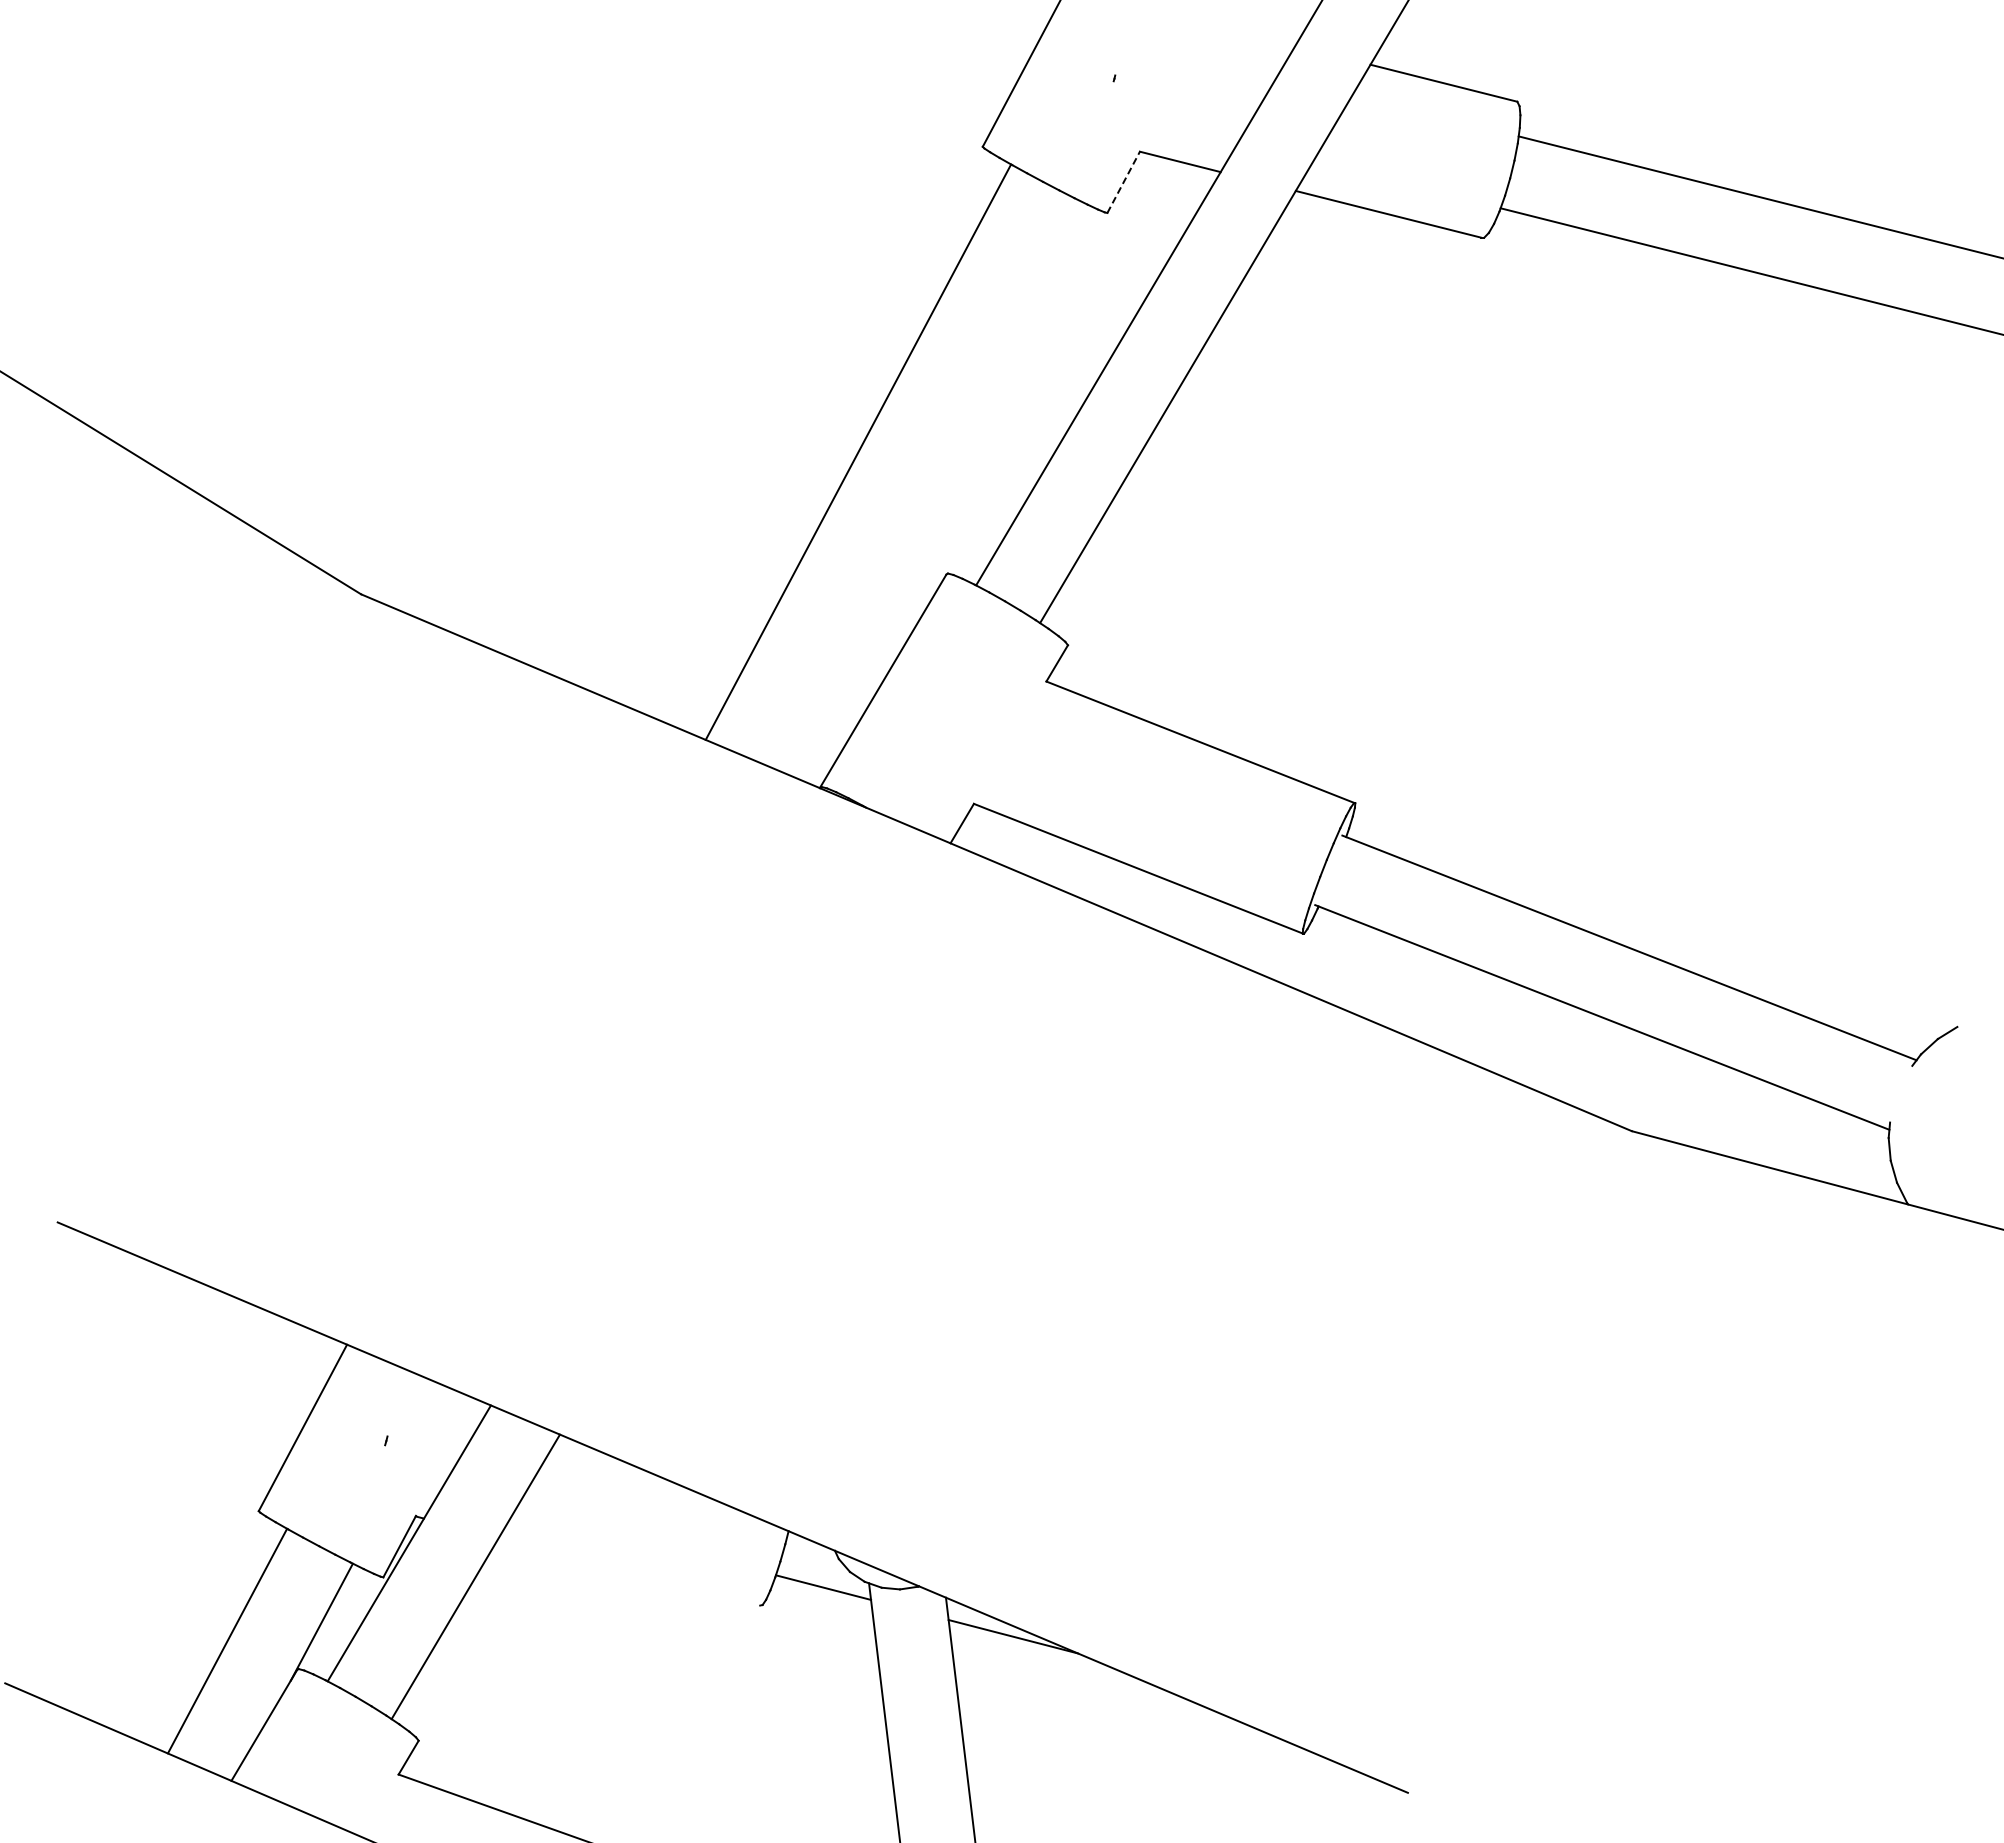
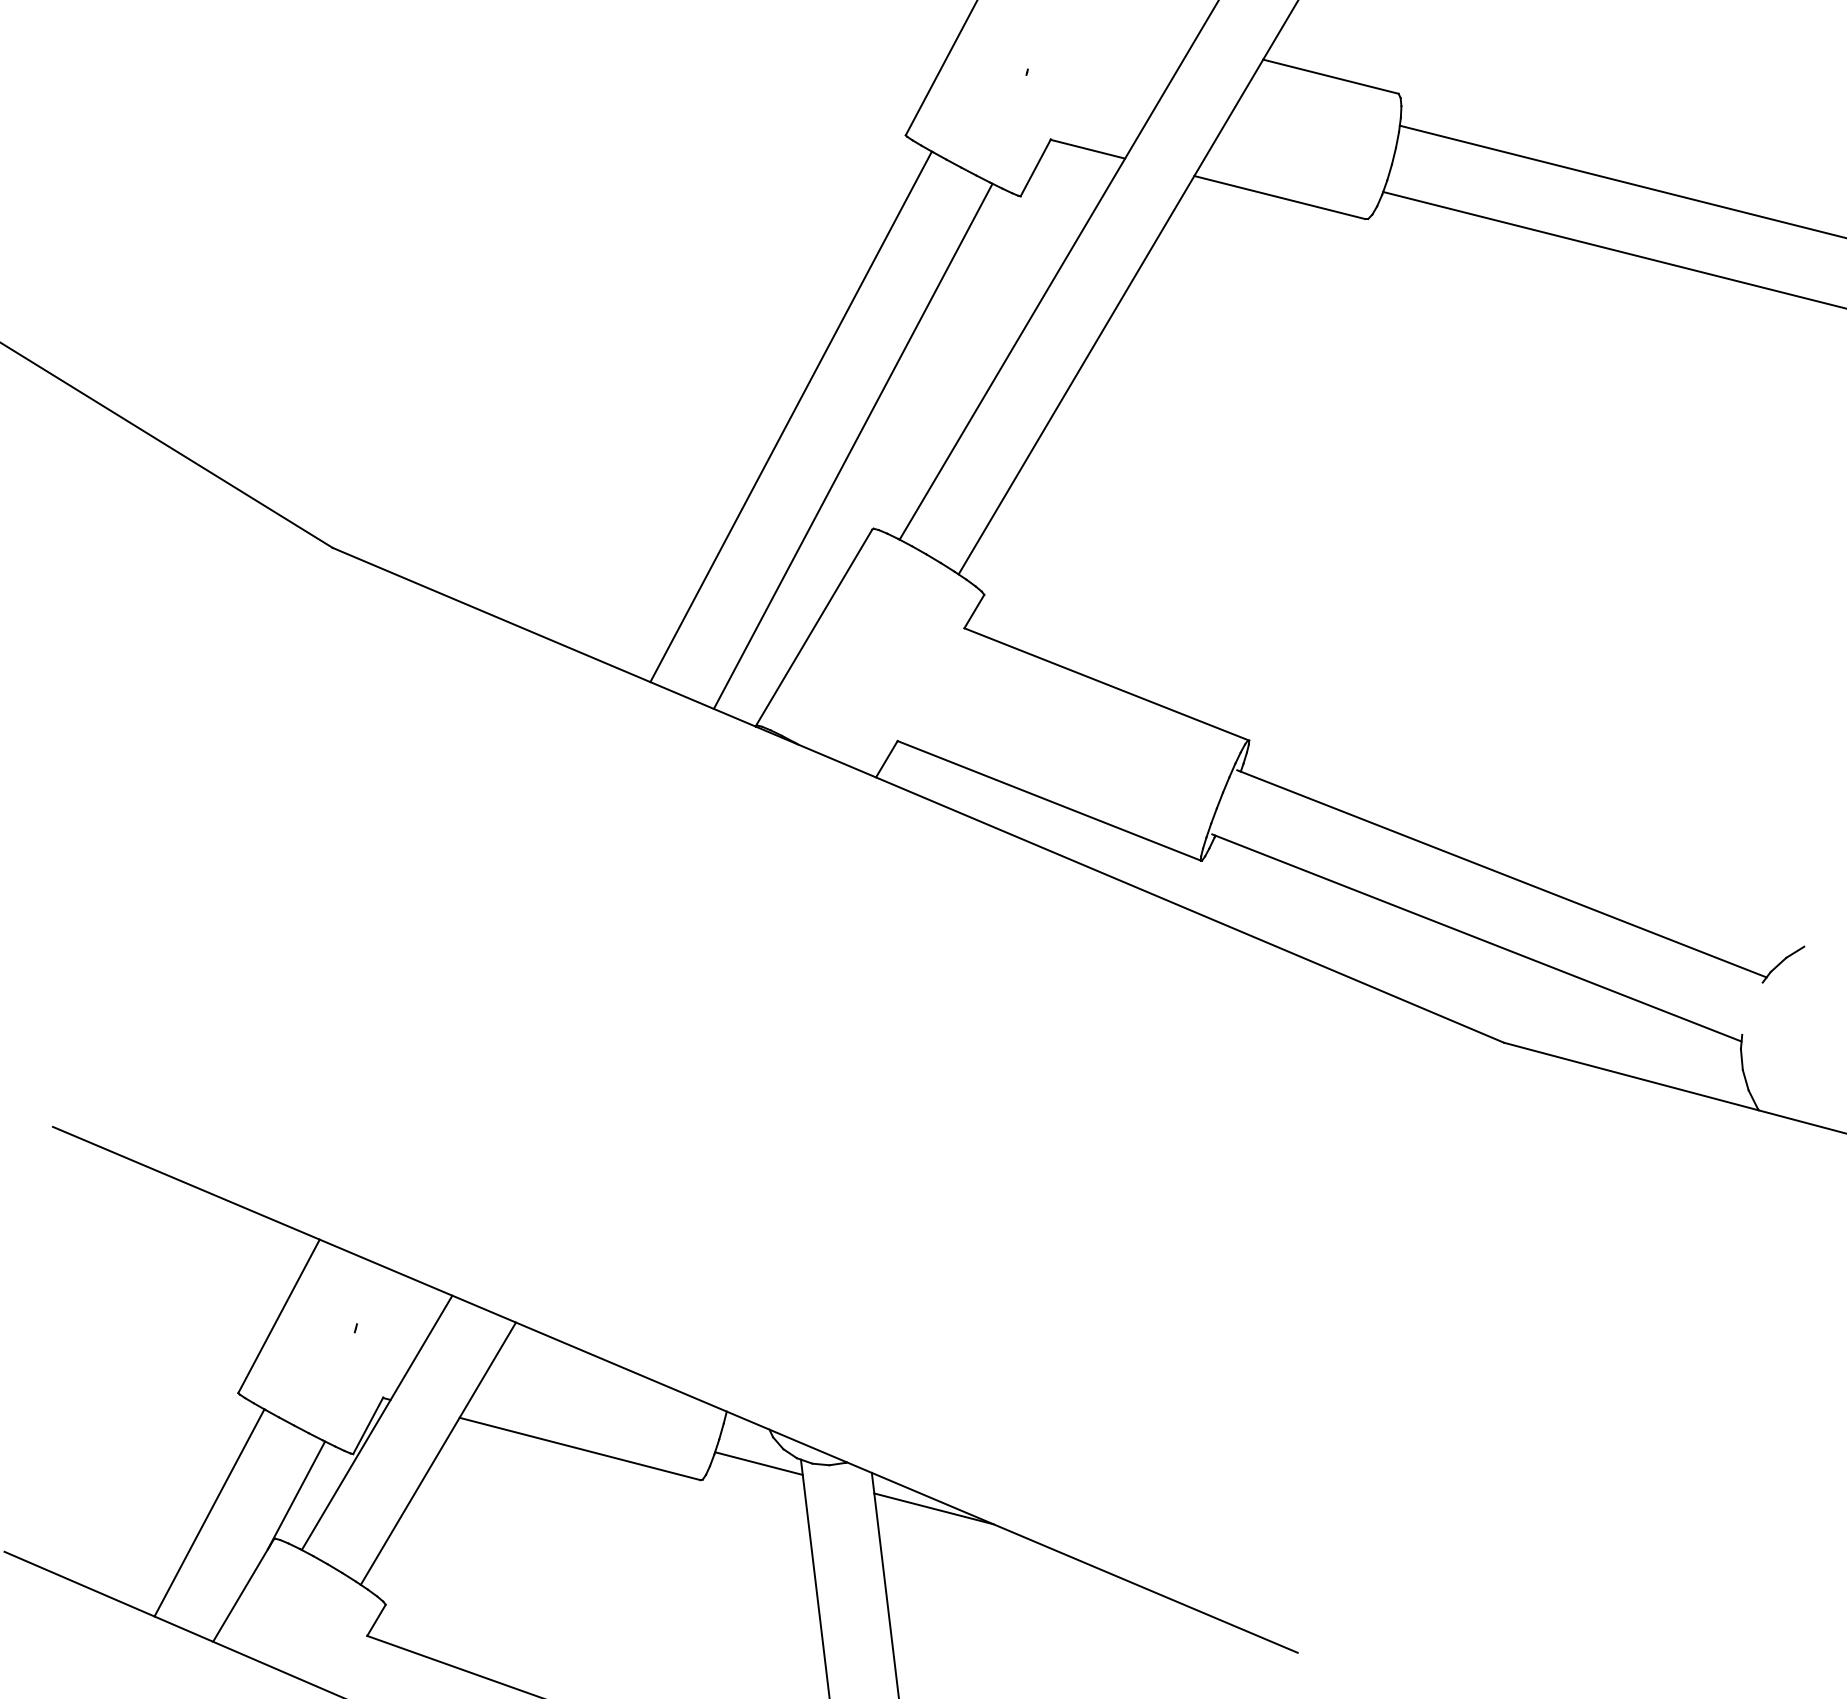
line: (1124, 181) -> (1036, 167), dashed -> solid
line: (925, 484) -> (852, 446), added
line: (629, 1571) -> (580, 1448), added

